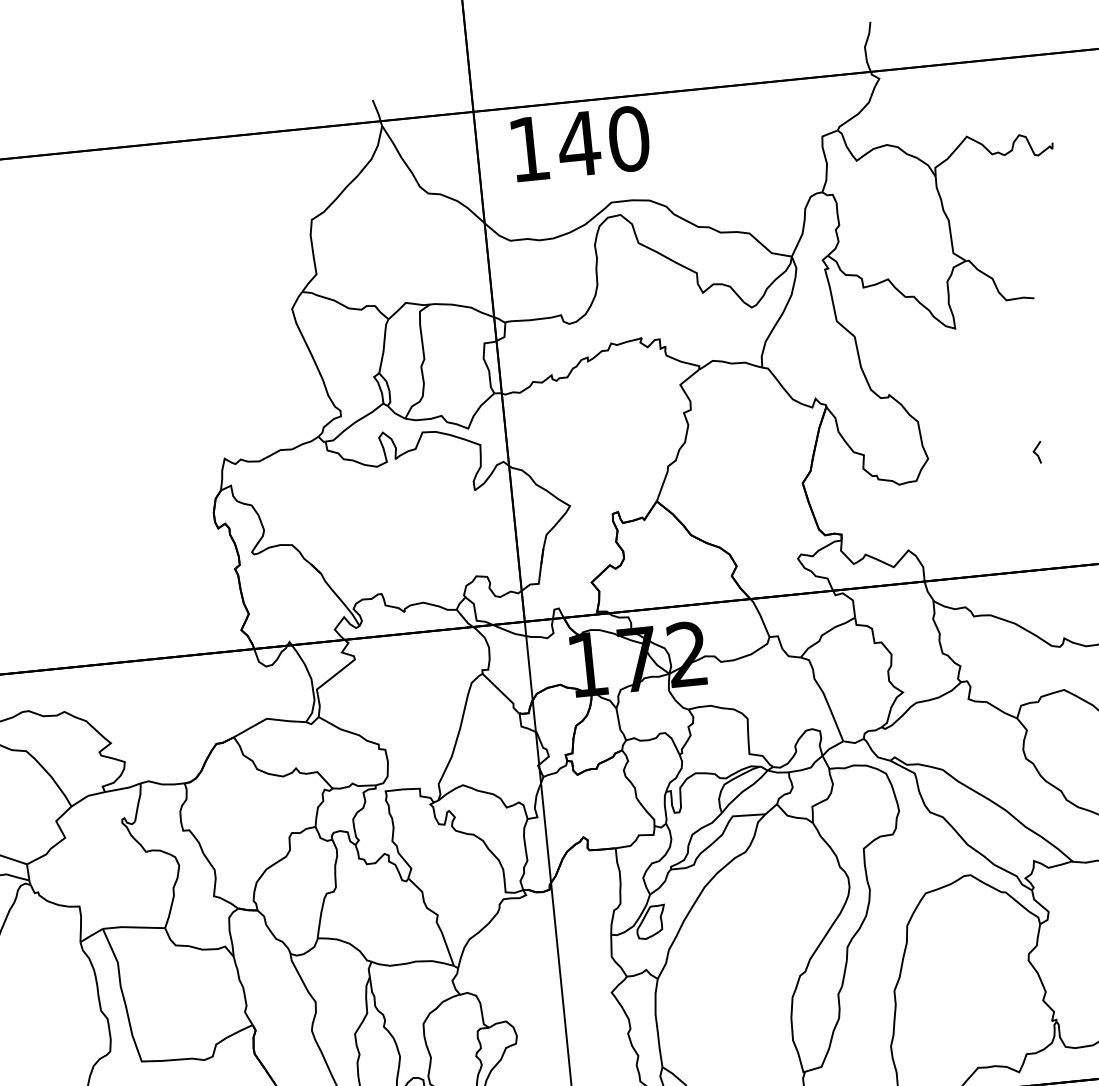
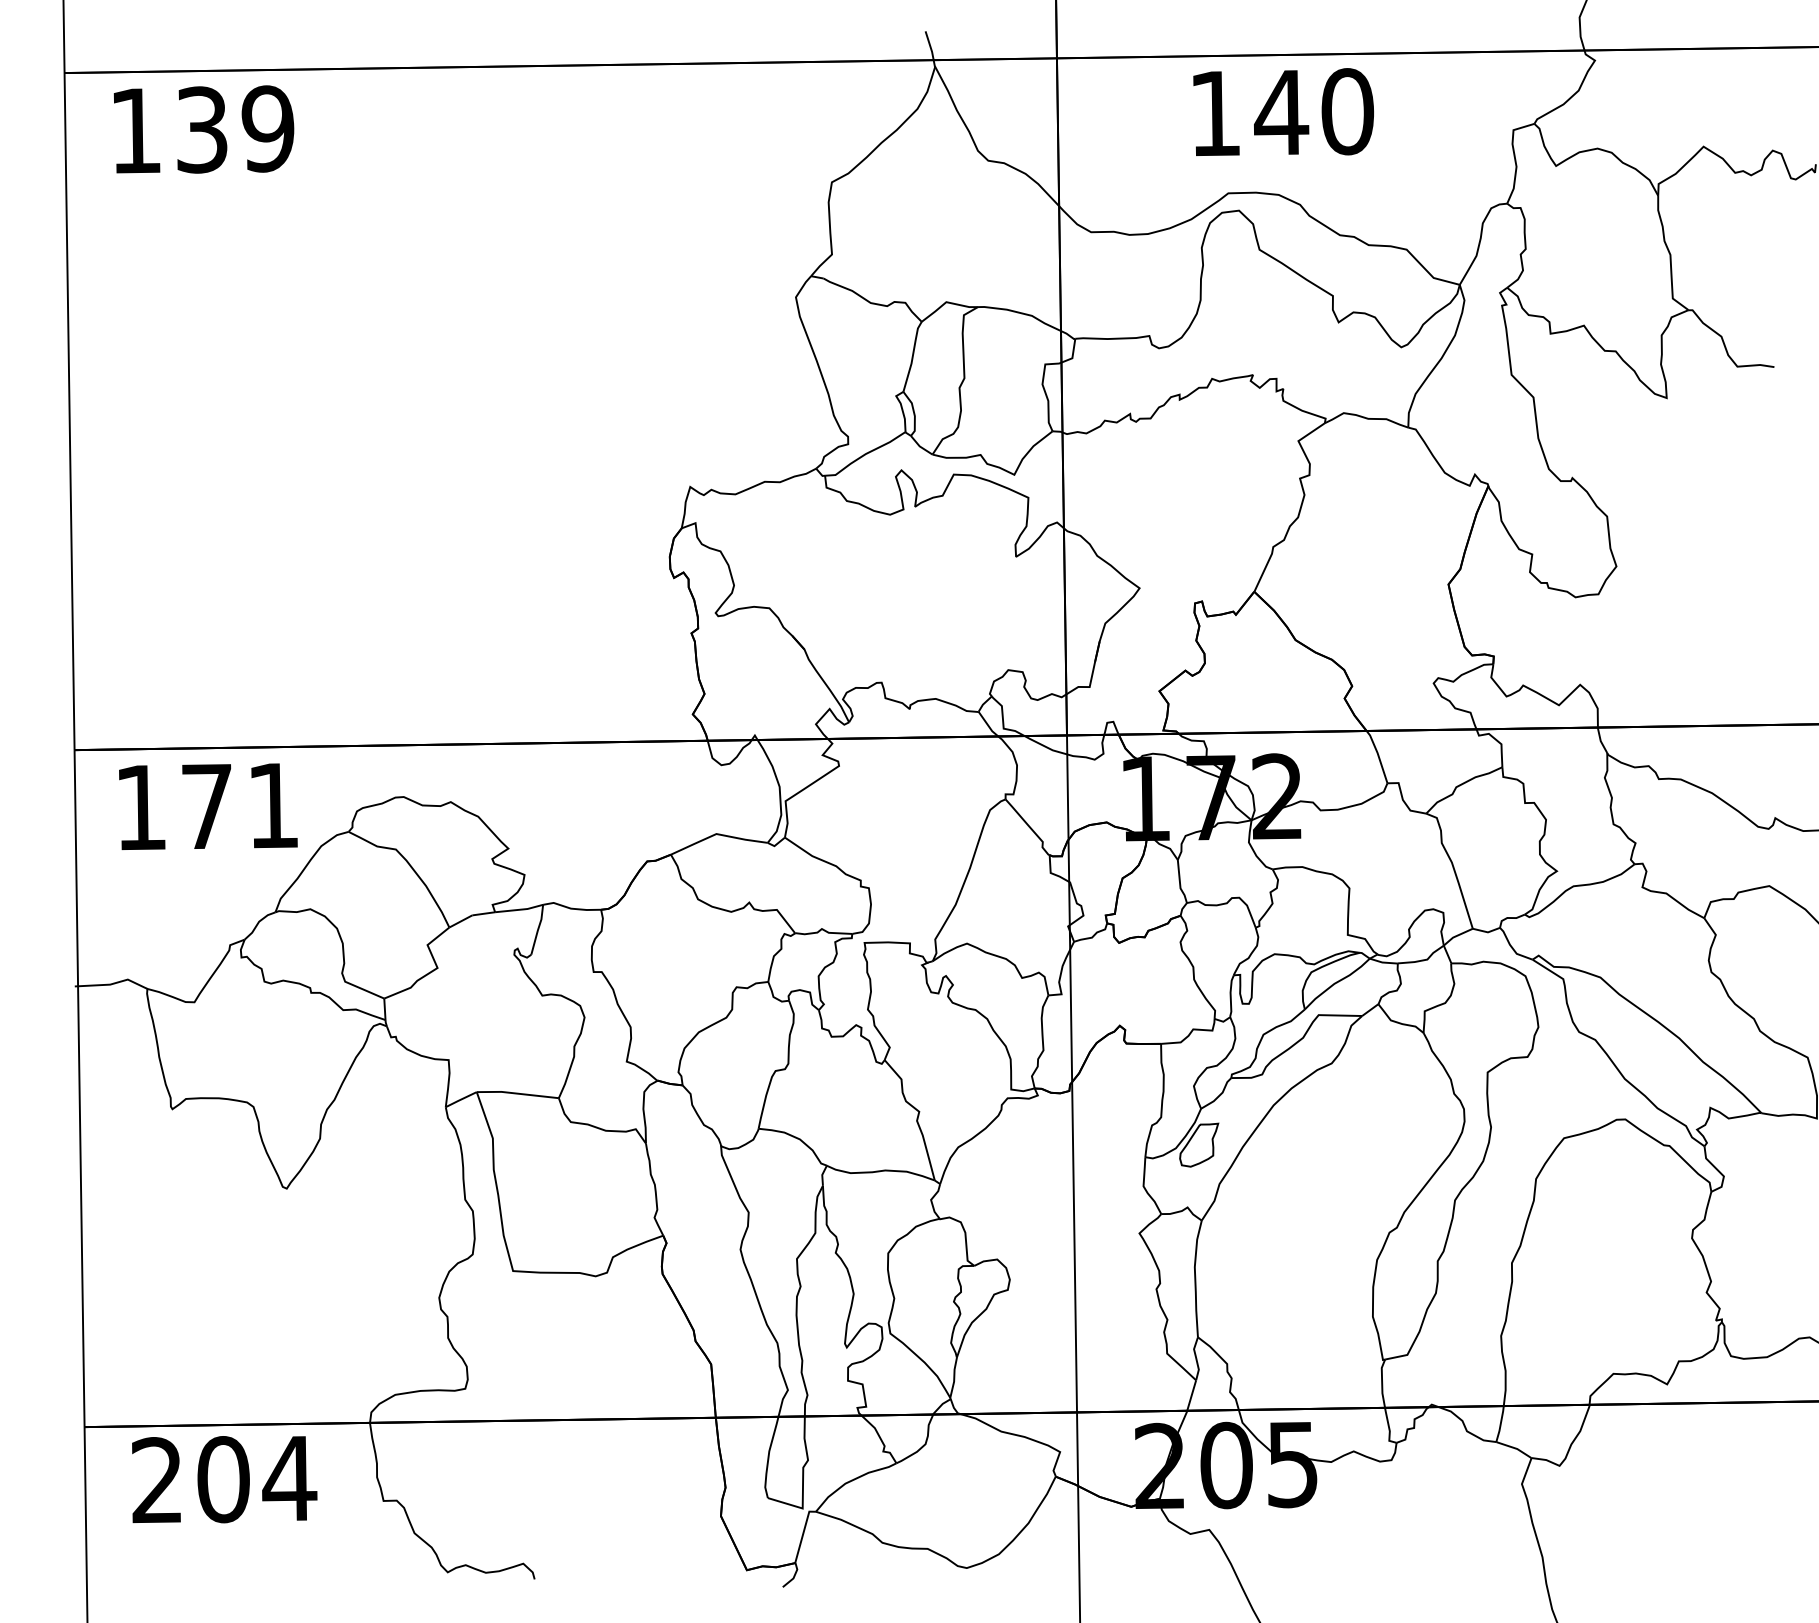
text: (580, 143) -> (1283, 111), moved
line: (1036, 453) -> (1759, 571), removed

